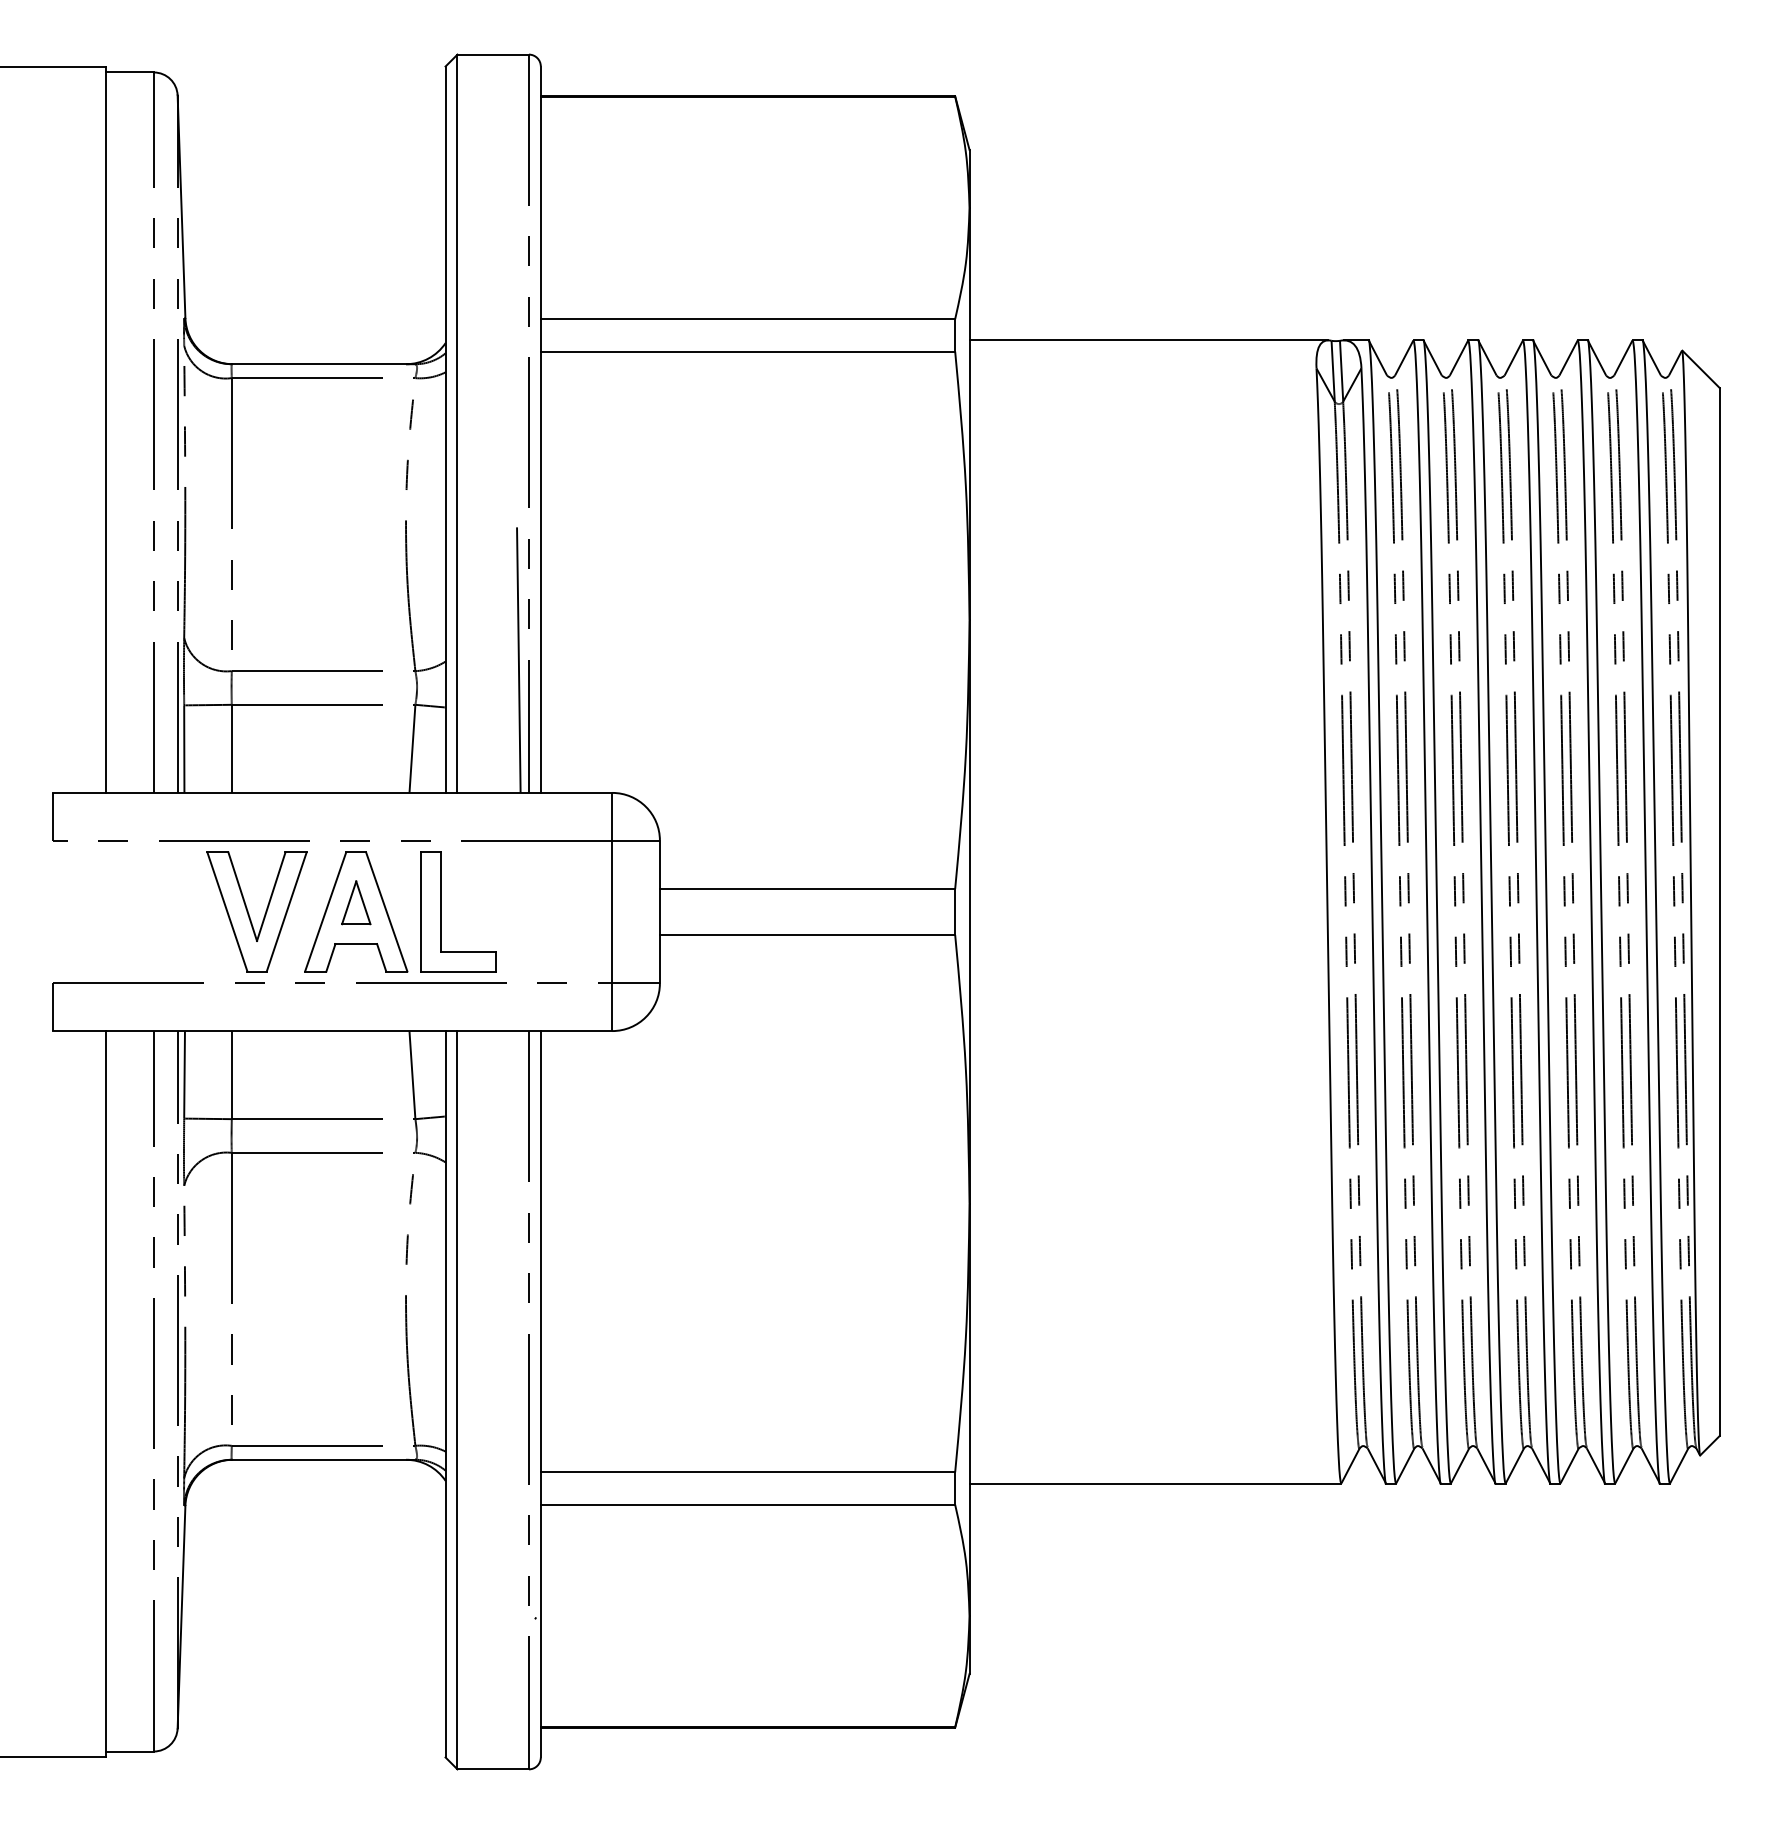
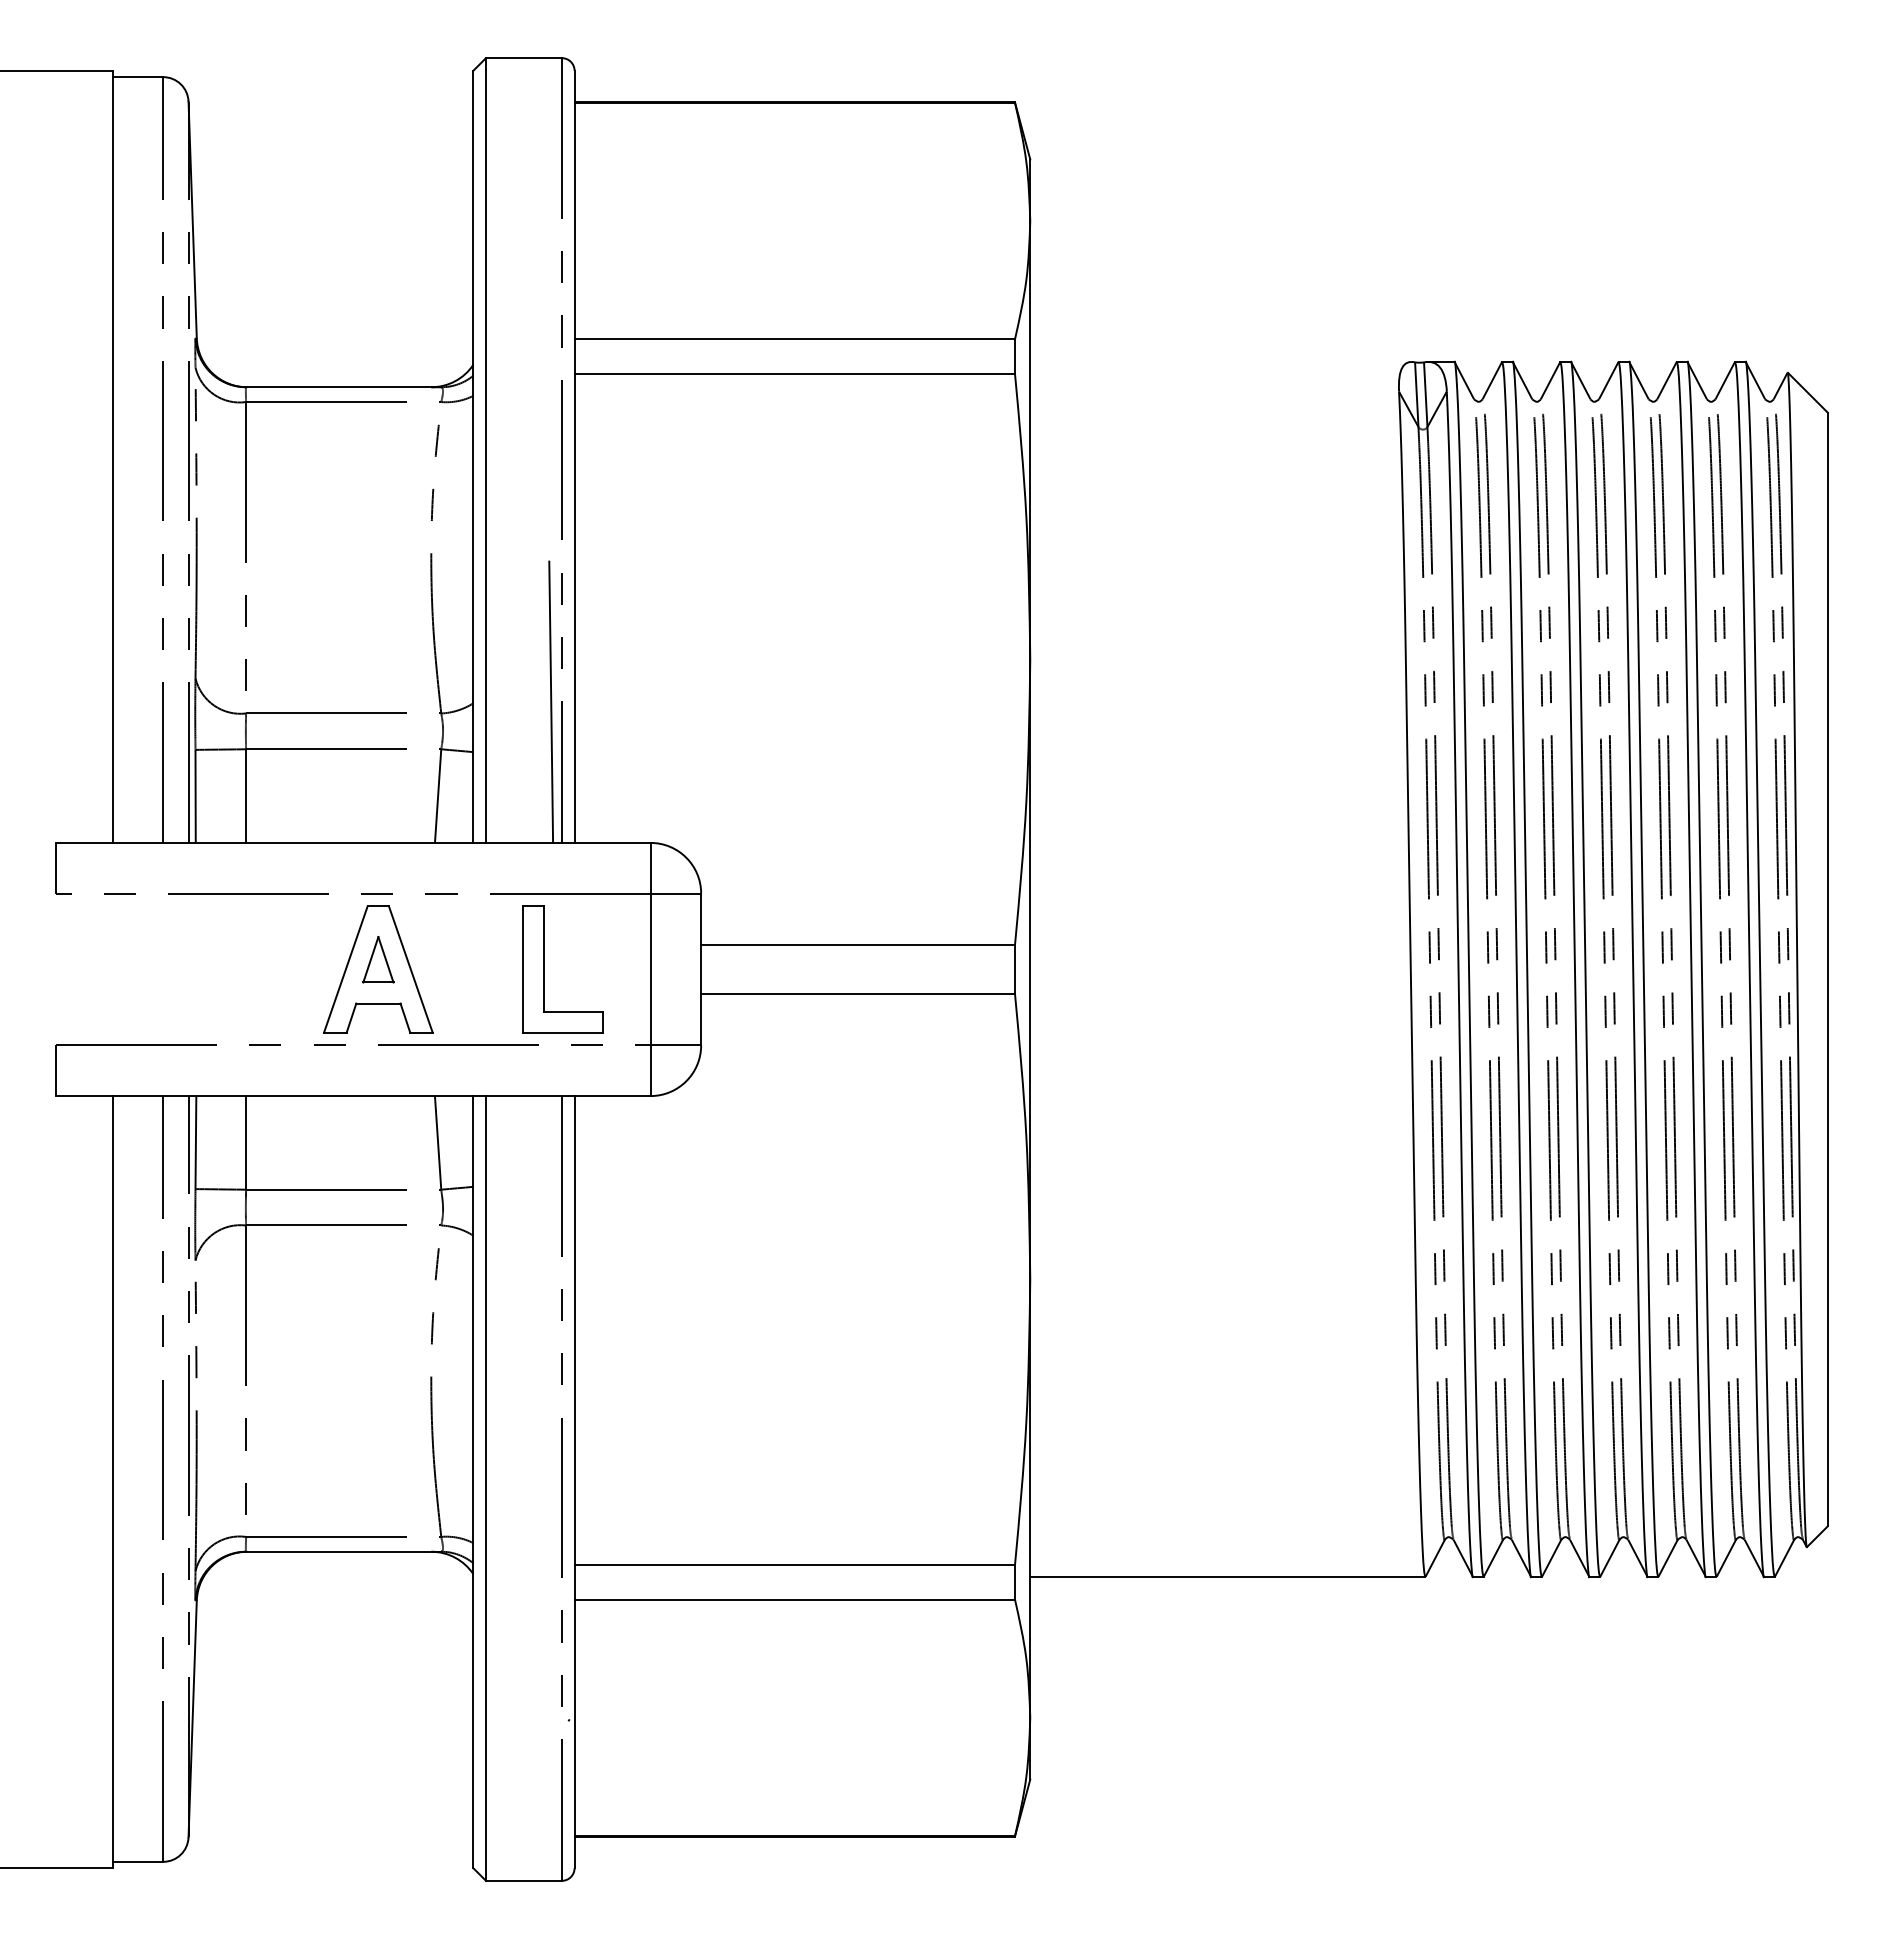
line: (1148, 339) -> (1220, 361), removed
part: (249, 912) -> (264, 970), removed
part: (441, 912) -> (544, 969), moved

